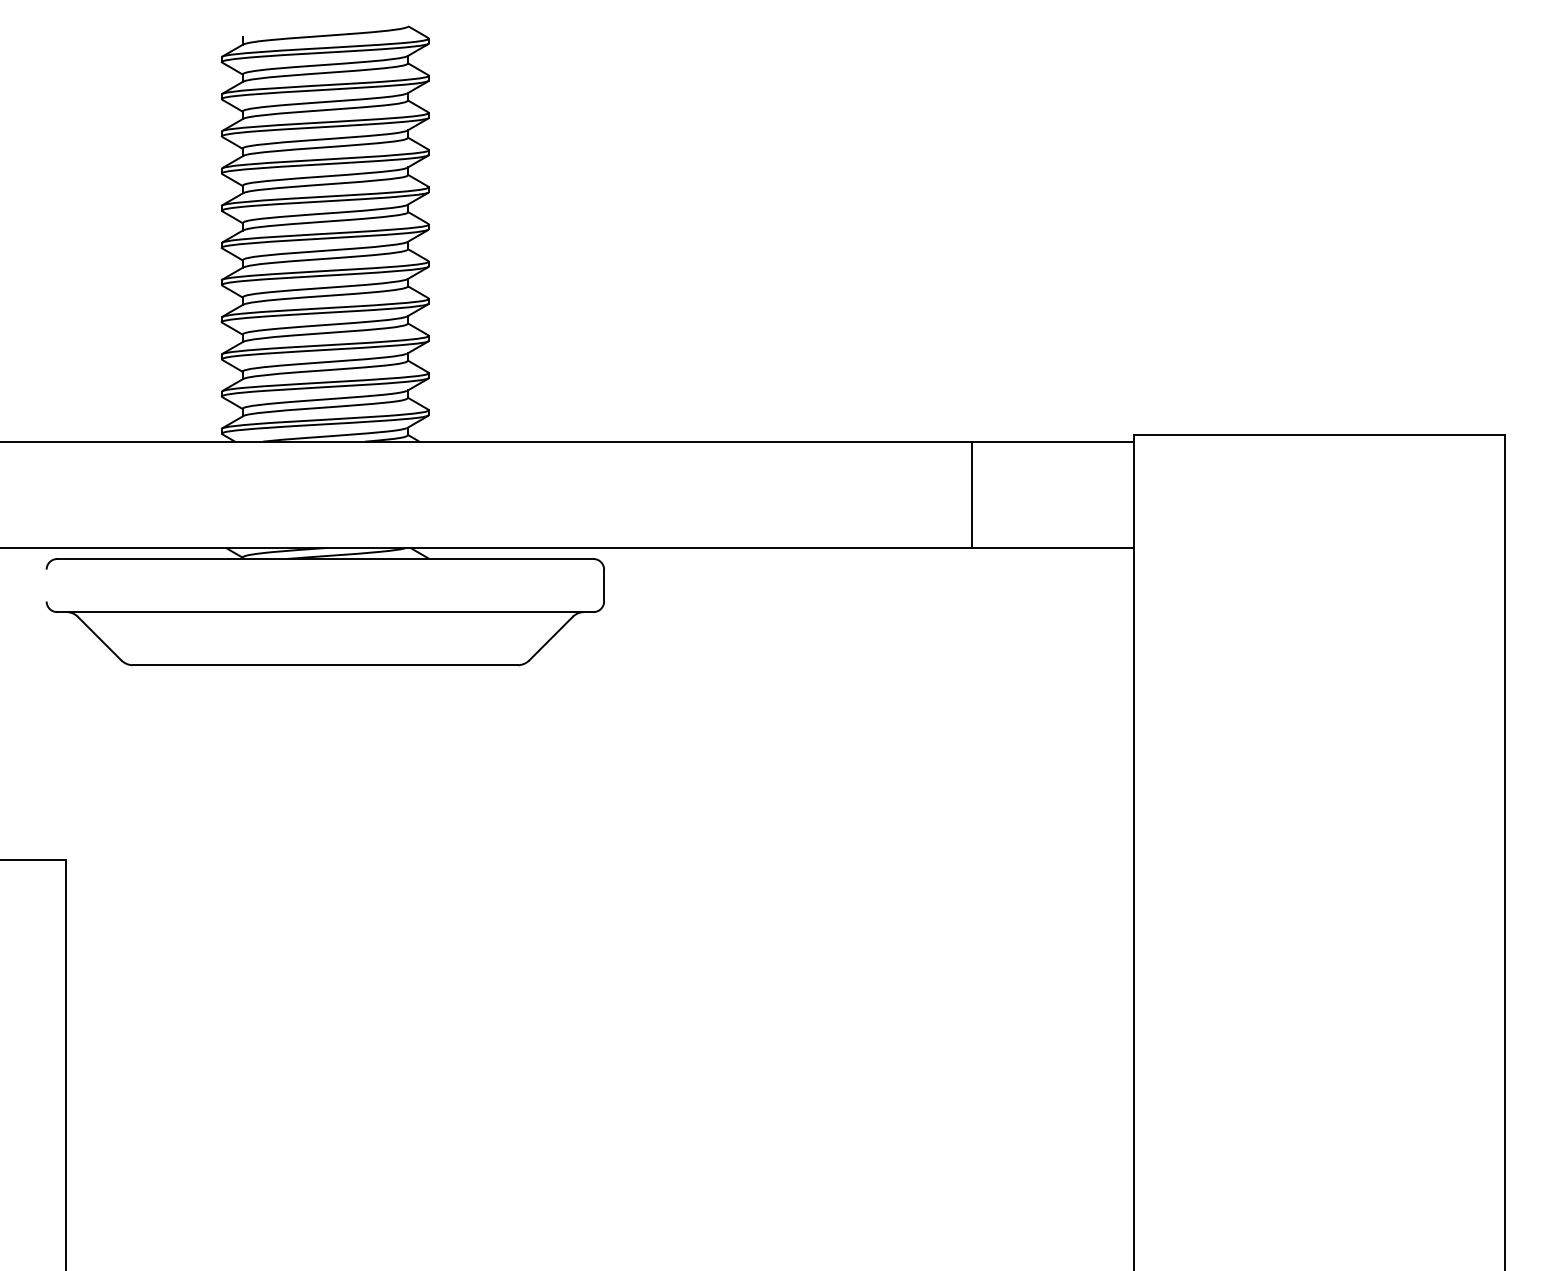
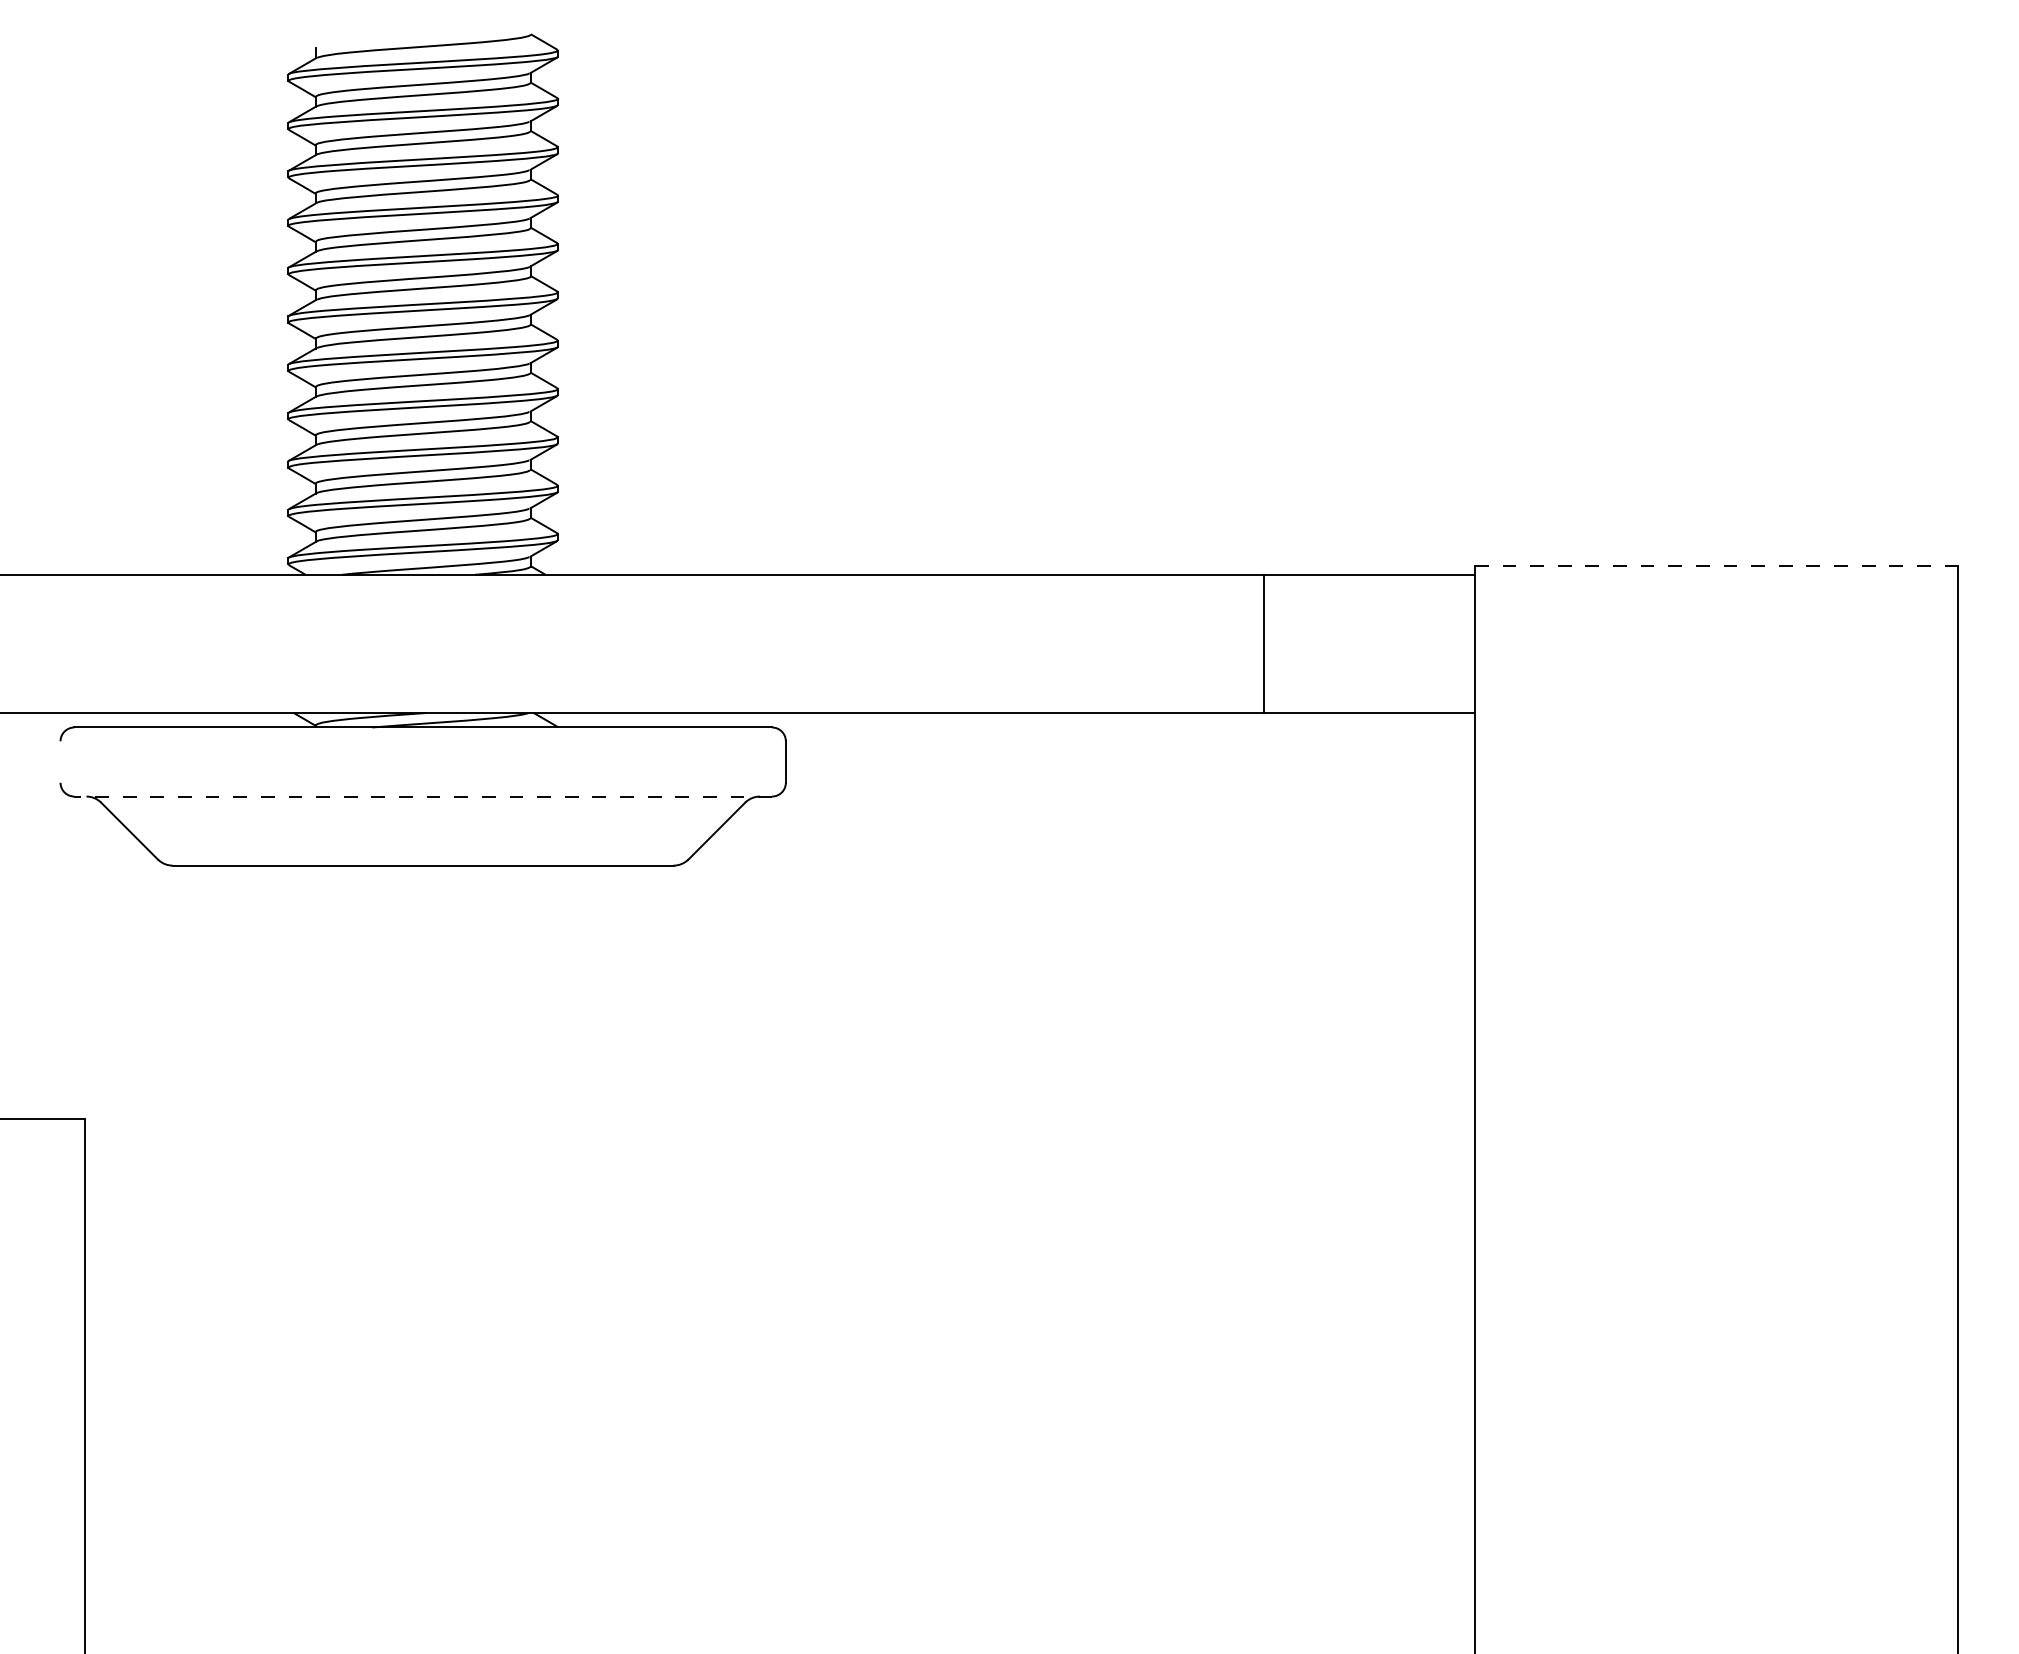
line: (1319, 434) -> (1716, 565), solid -> dashed
line: (325, 612) -> (423, 796), solid -> dashed

